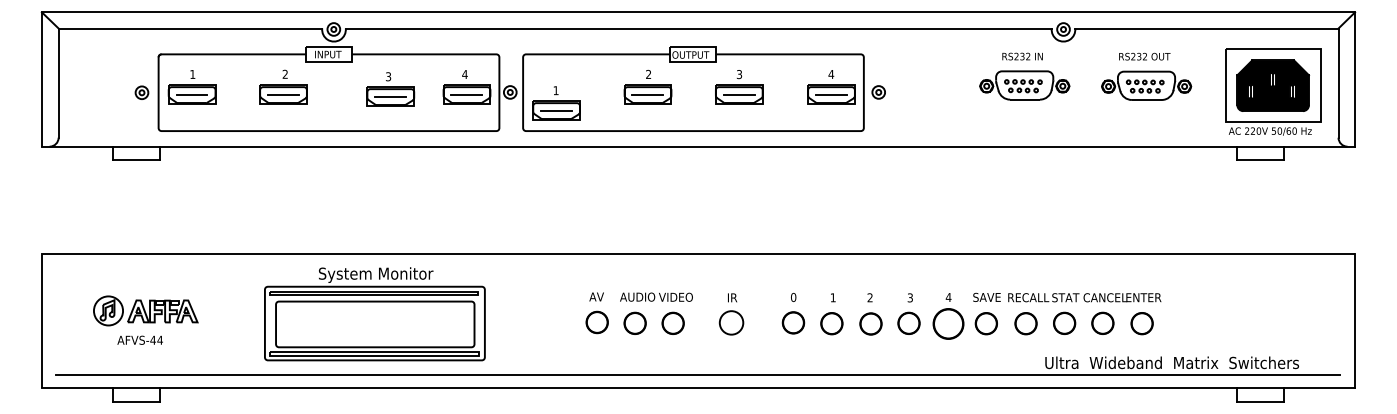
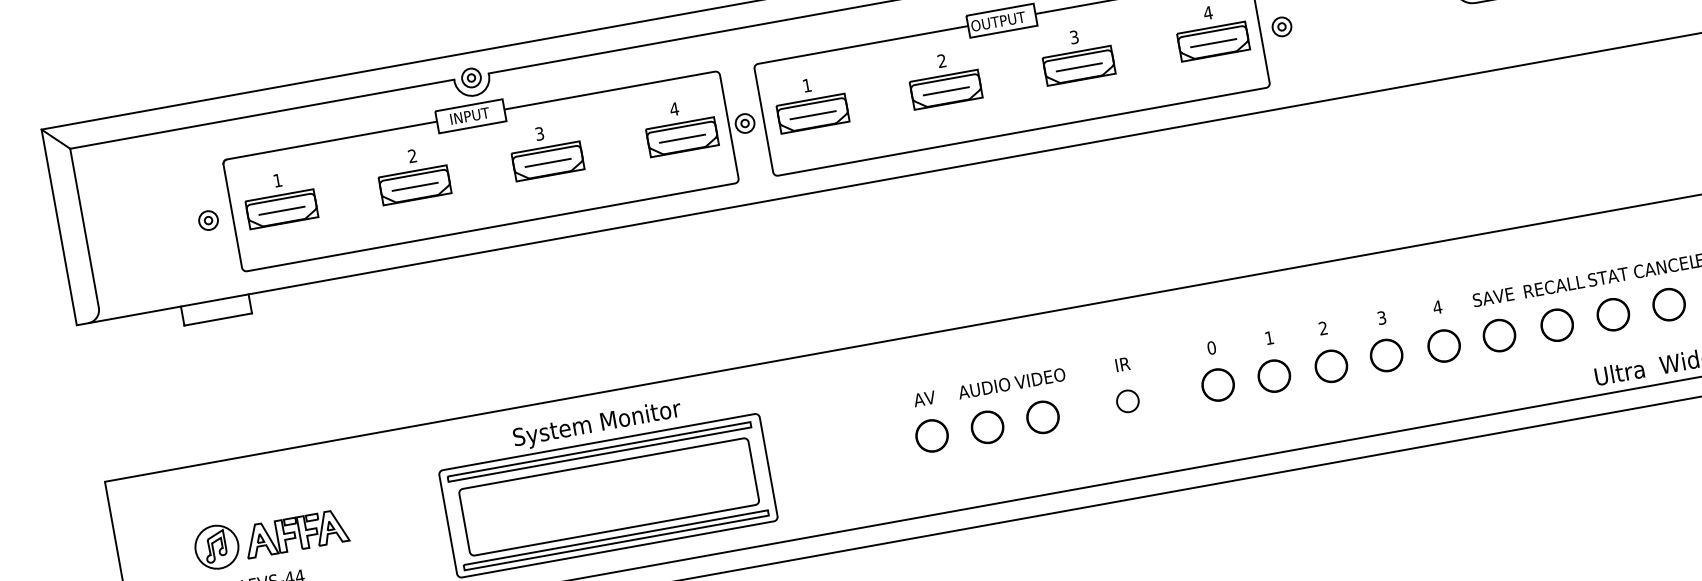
part: (390, 89) -> (545, 151), moved
part: (556, 103) -> (811, 104), moved
circle: (731, 322) -> (1127, 400), size x0.62
circle: (947, 323) -> (1442, 345), size x0.71

